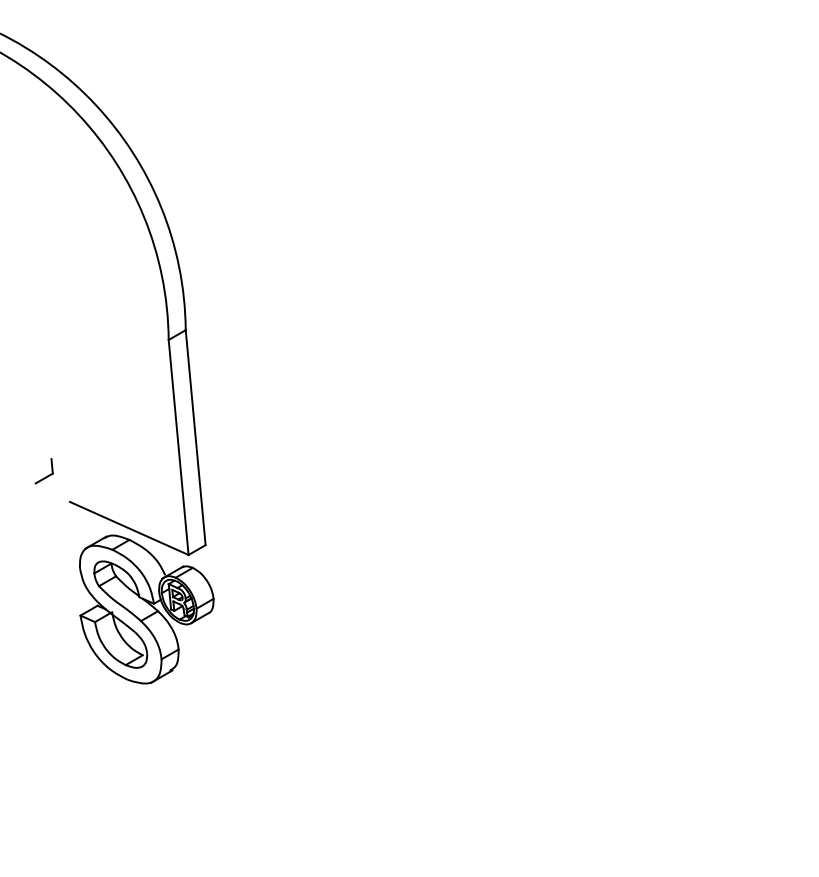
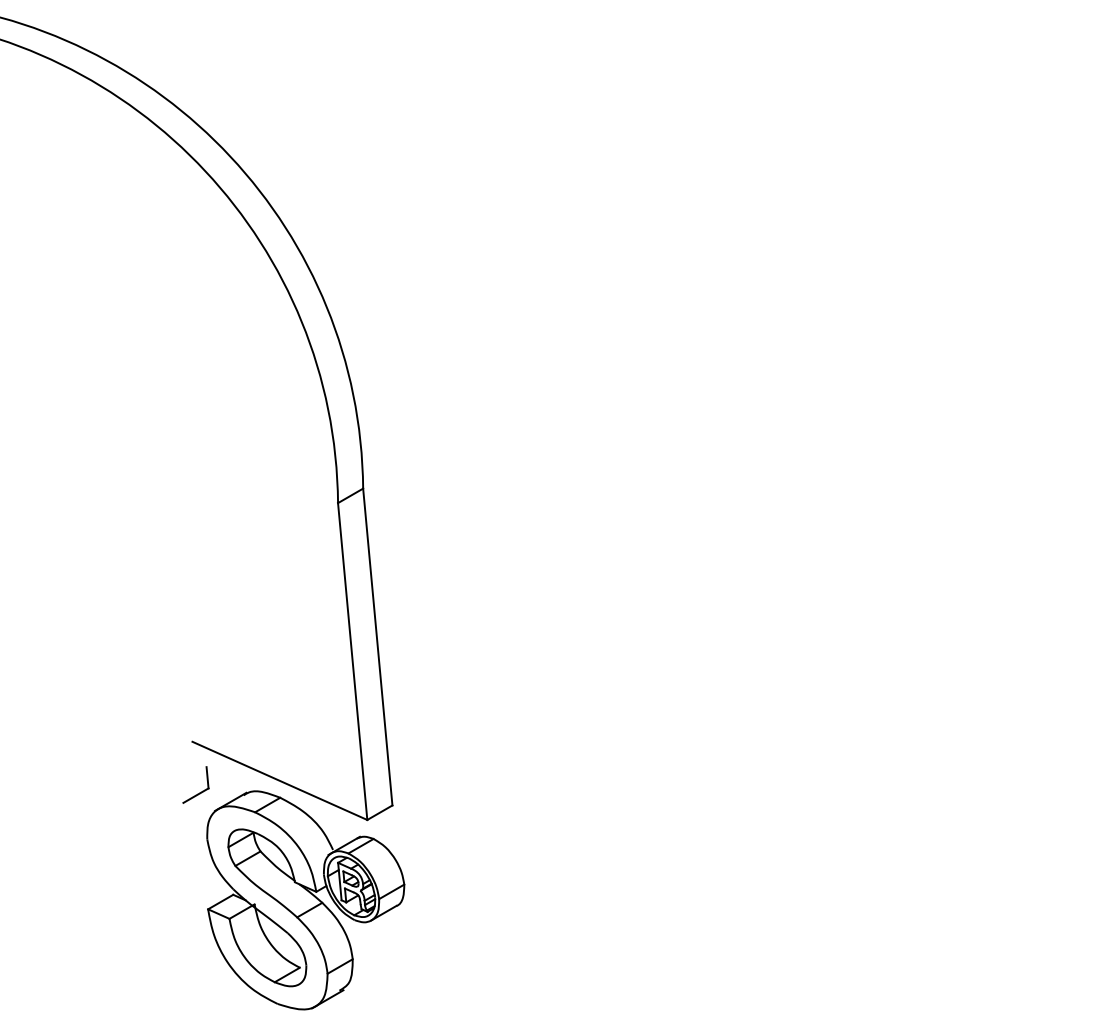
part: (43, 471) -> (194, 785), moved

